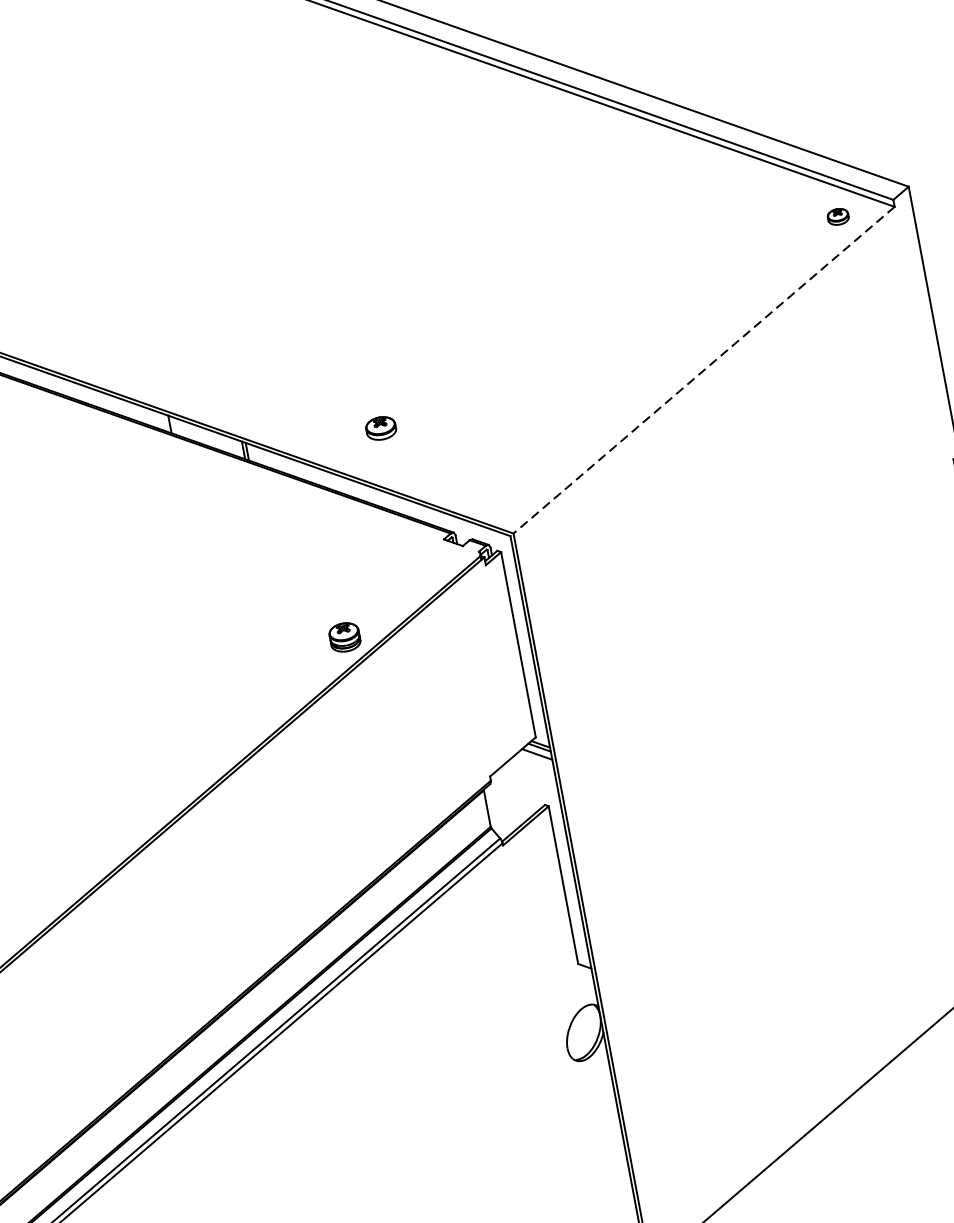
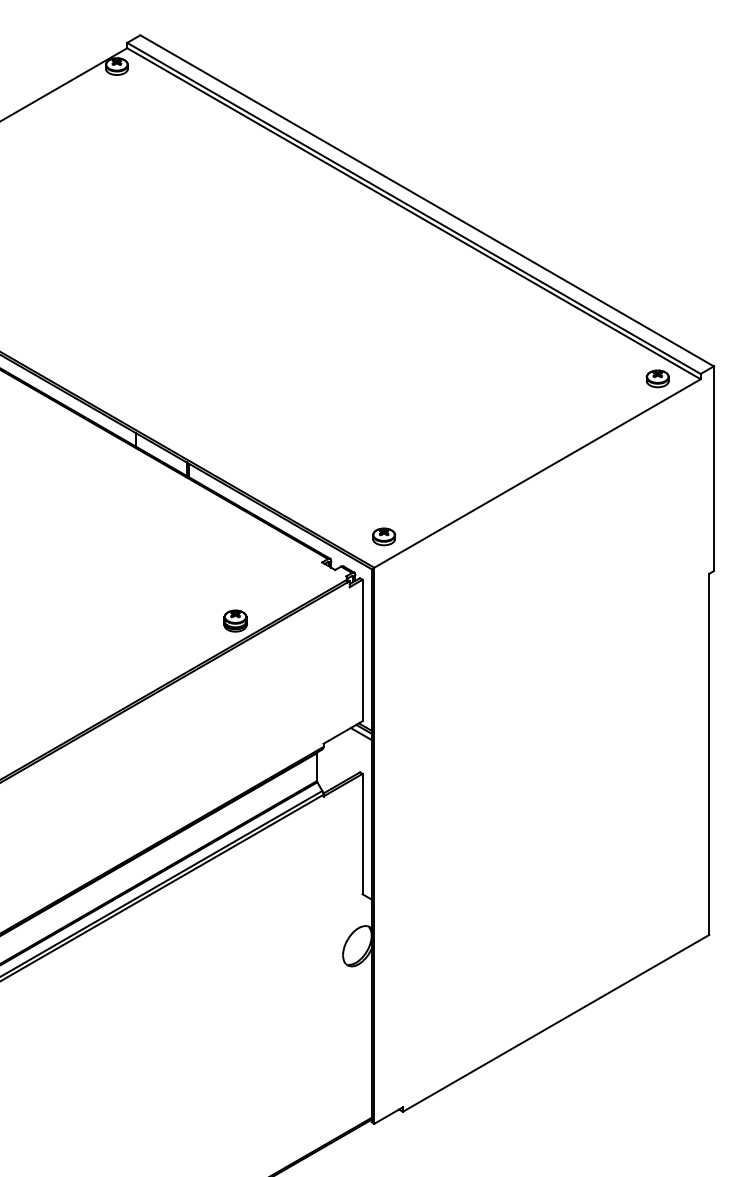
part: (837, 216) -> (657, 378), size x1.43
line: (704, 370) -> (537, 473), dashed -> solid
part: (380, 428) -> (383, 536), moved

